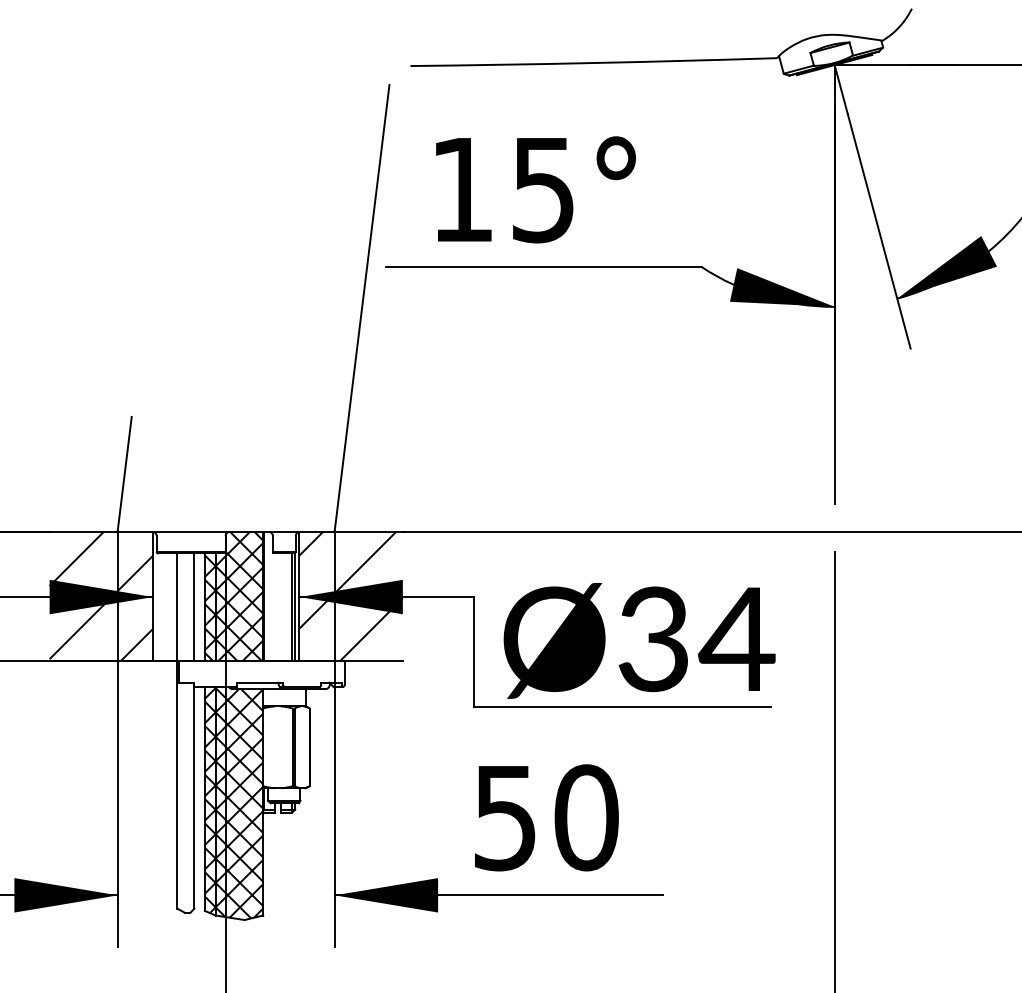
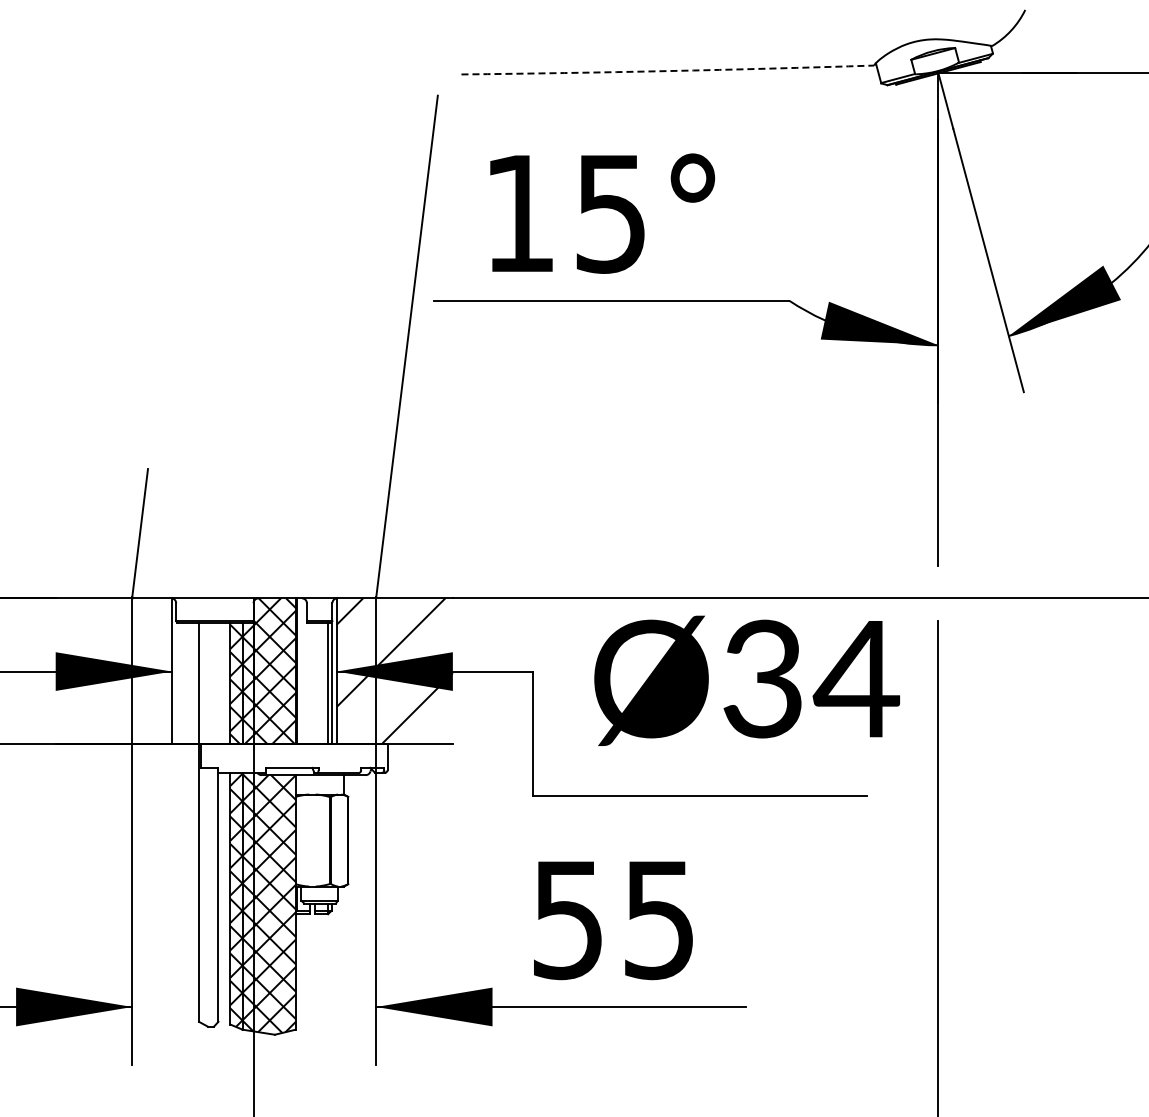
arc: (593, 63) -> (667, 71), solid -> dashed
hatch: (101, 596) -> (113, 670), removed
line: (194, 606) -> (218, 682), removed
text: (639, 640) -> (746, 680), moved
text: (586, 817) -> (659, 919), 50 -> 55

